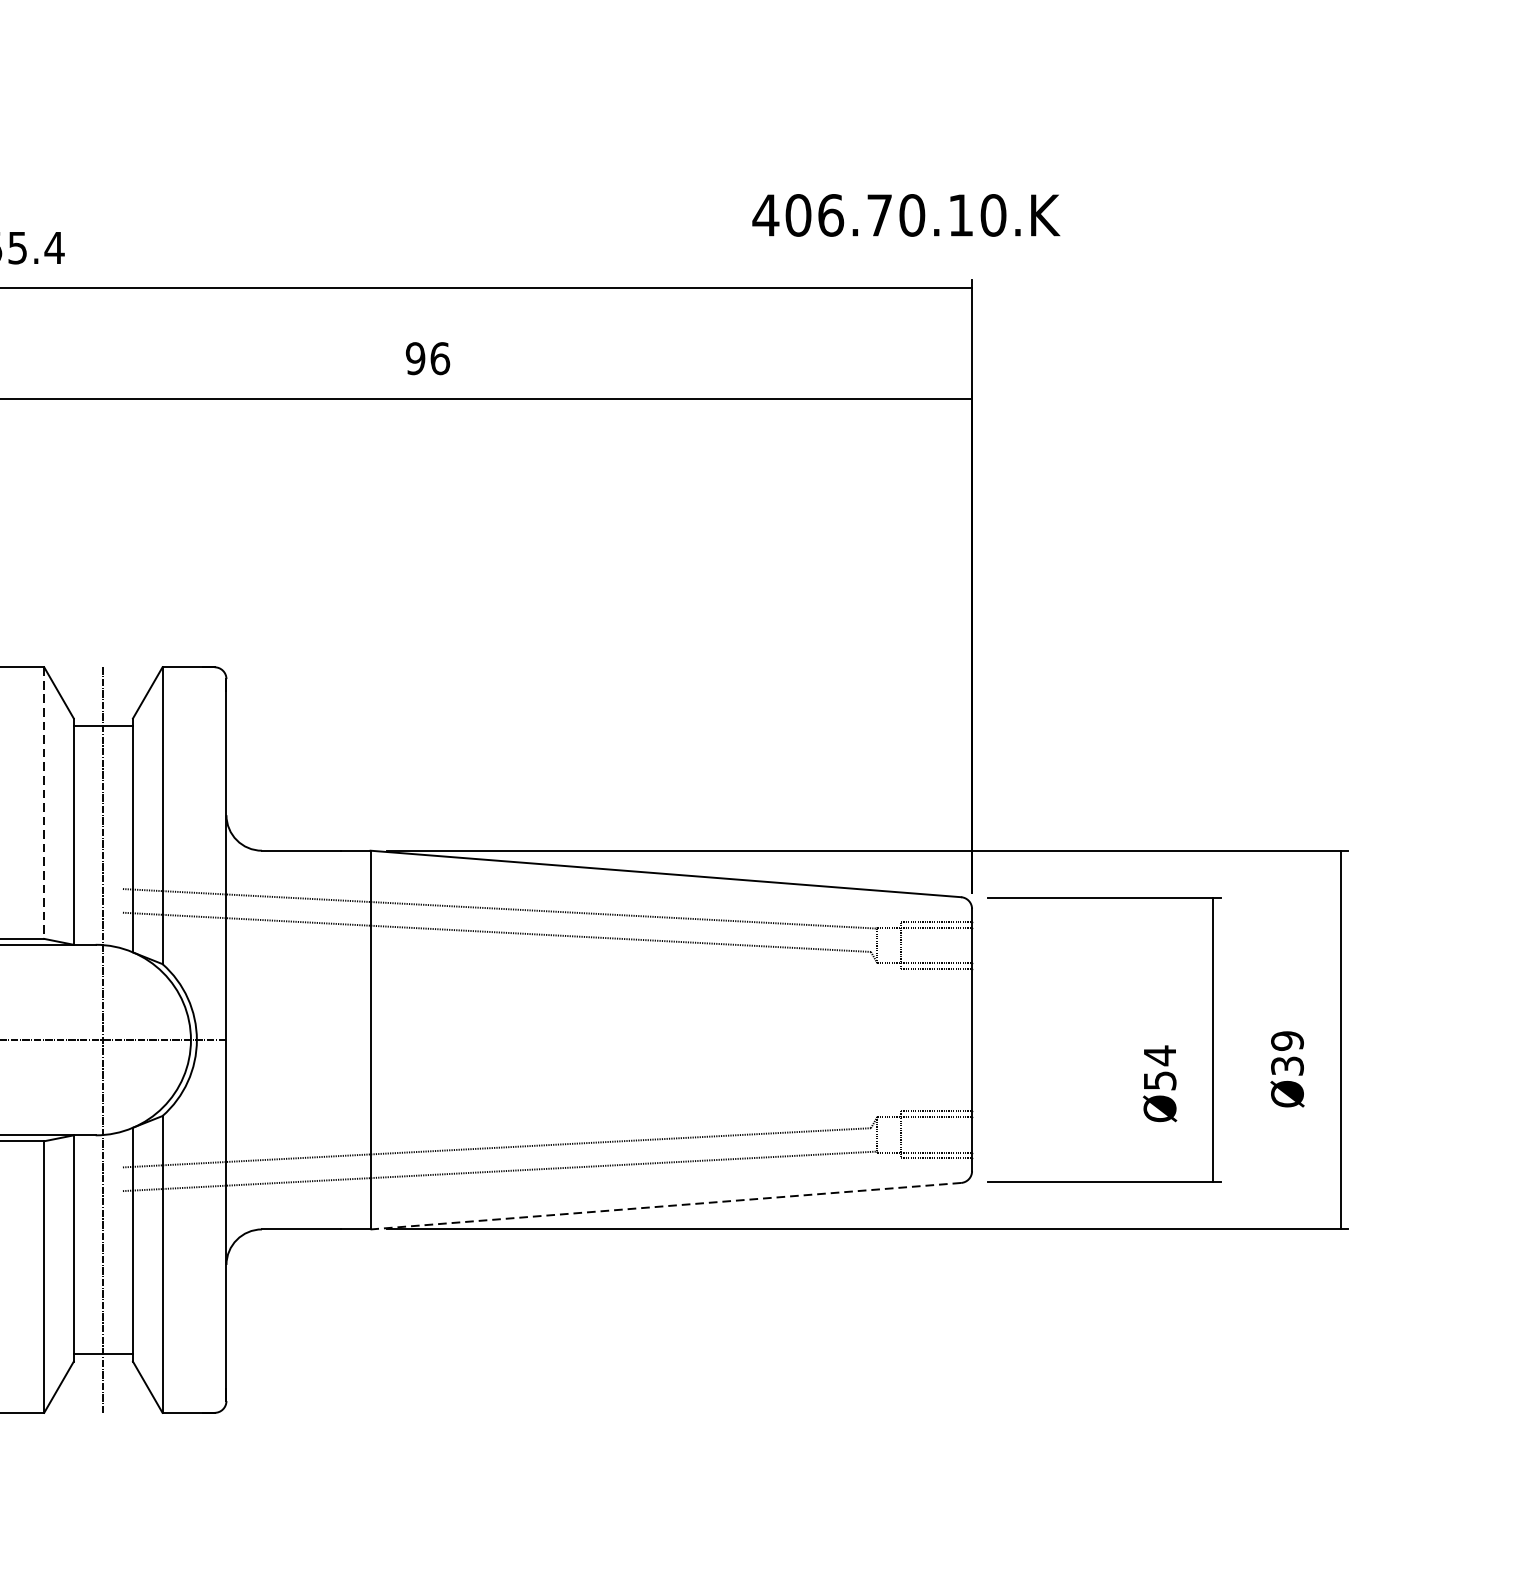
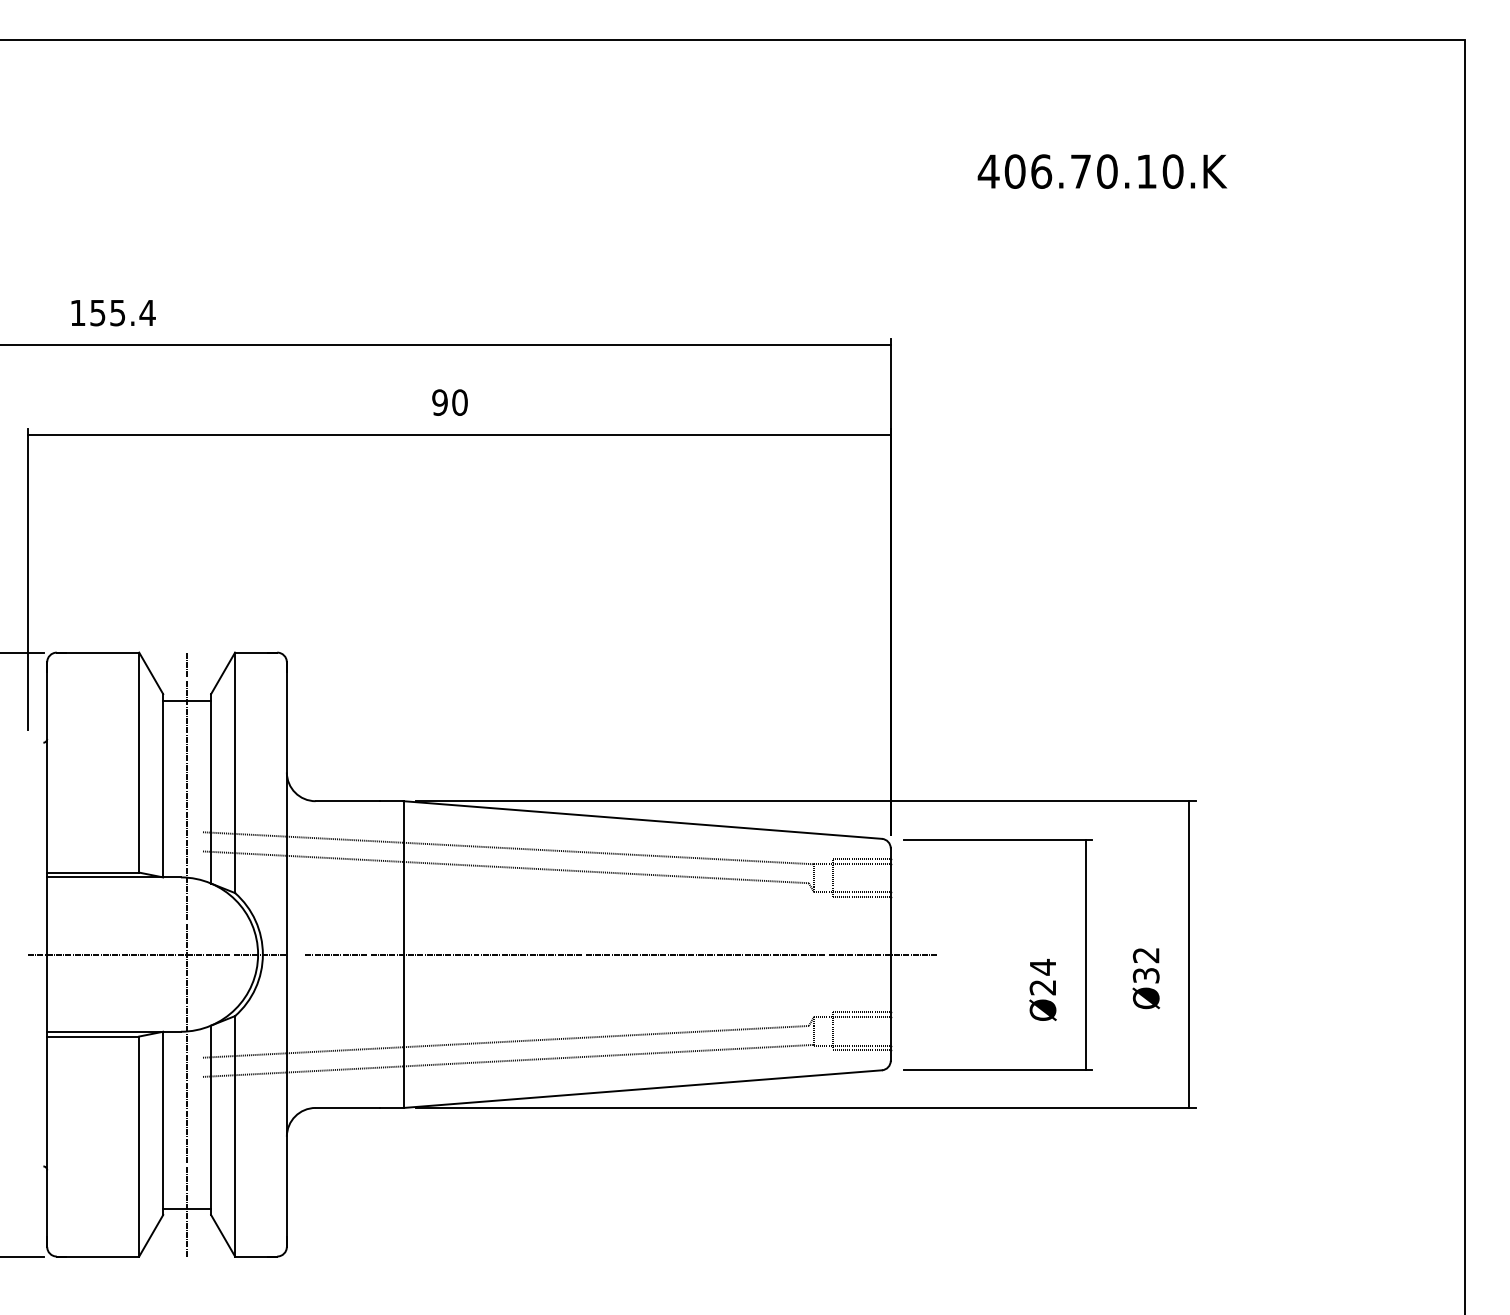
text: (906, 215) -> (1102, 171), moved
text: (439, 358) -> (459, 402), 96 -> 90
line: (44, 802) -> (139, 762), dashed -> solid
line: (639, 1039) -> (621, 954), added
text: (1287, 1041) -> (1146, 955), Ø39 -> Ø32
text: (1159, 1080) -> (1042, 987), Ø54 -> Ø24
line: (665, 1206) -> (642, 1089), dashed -> solid

